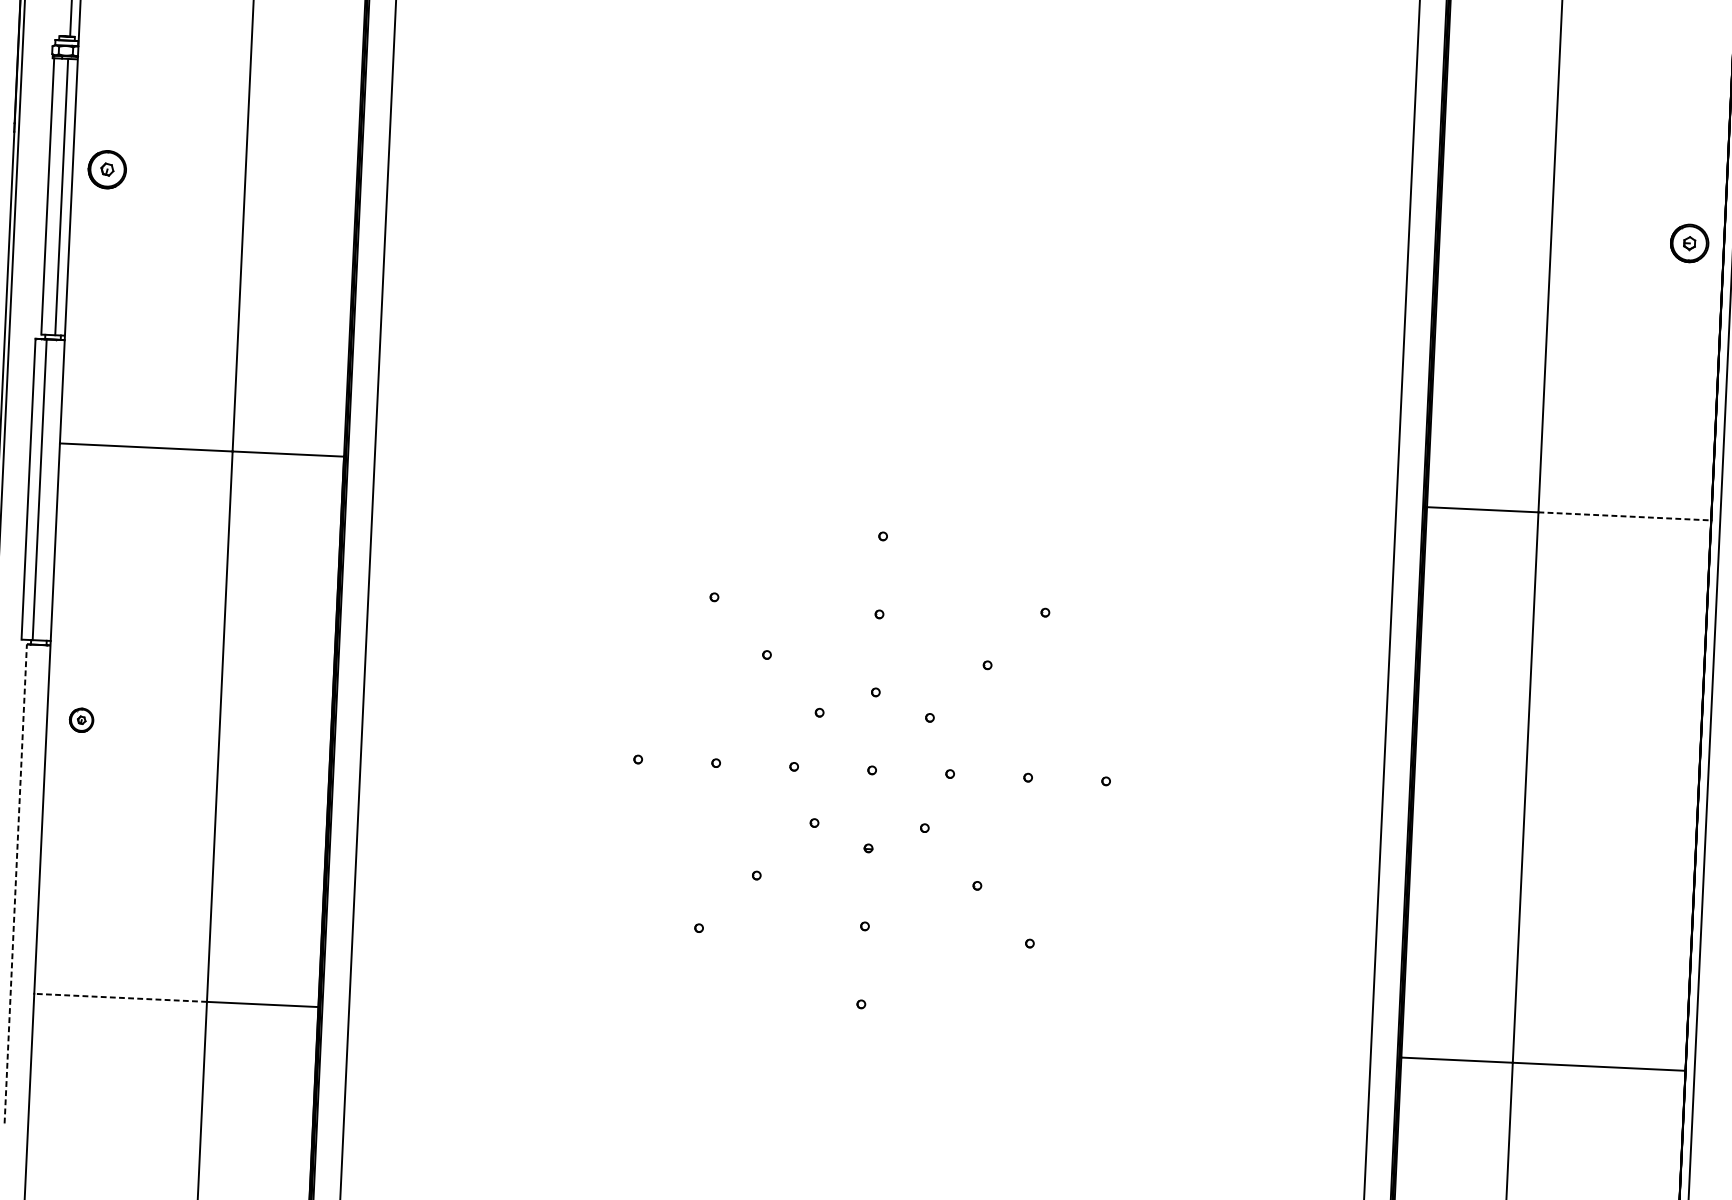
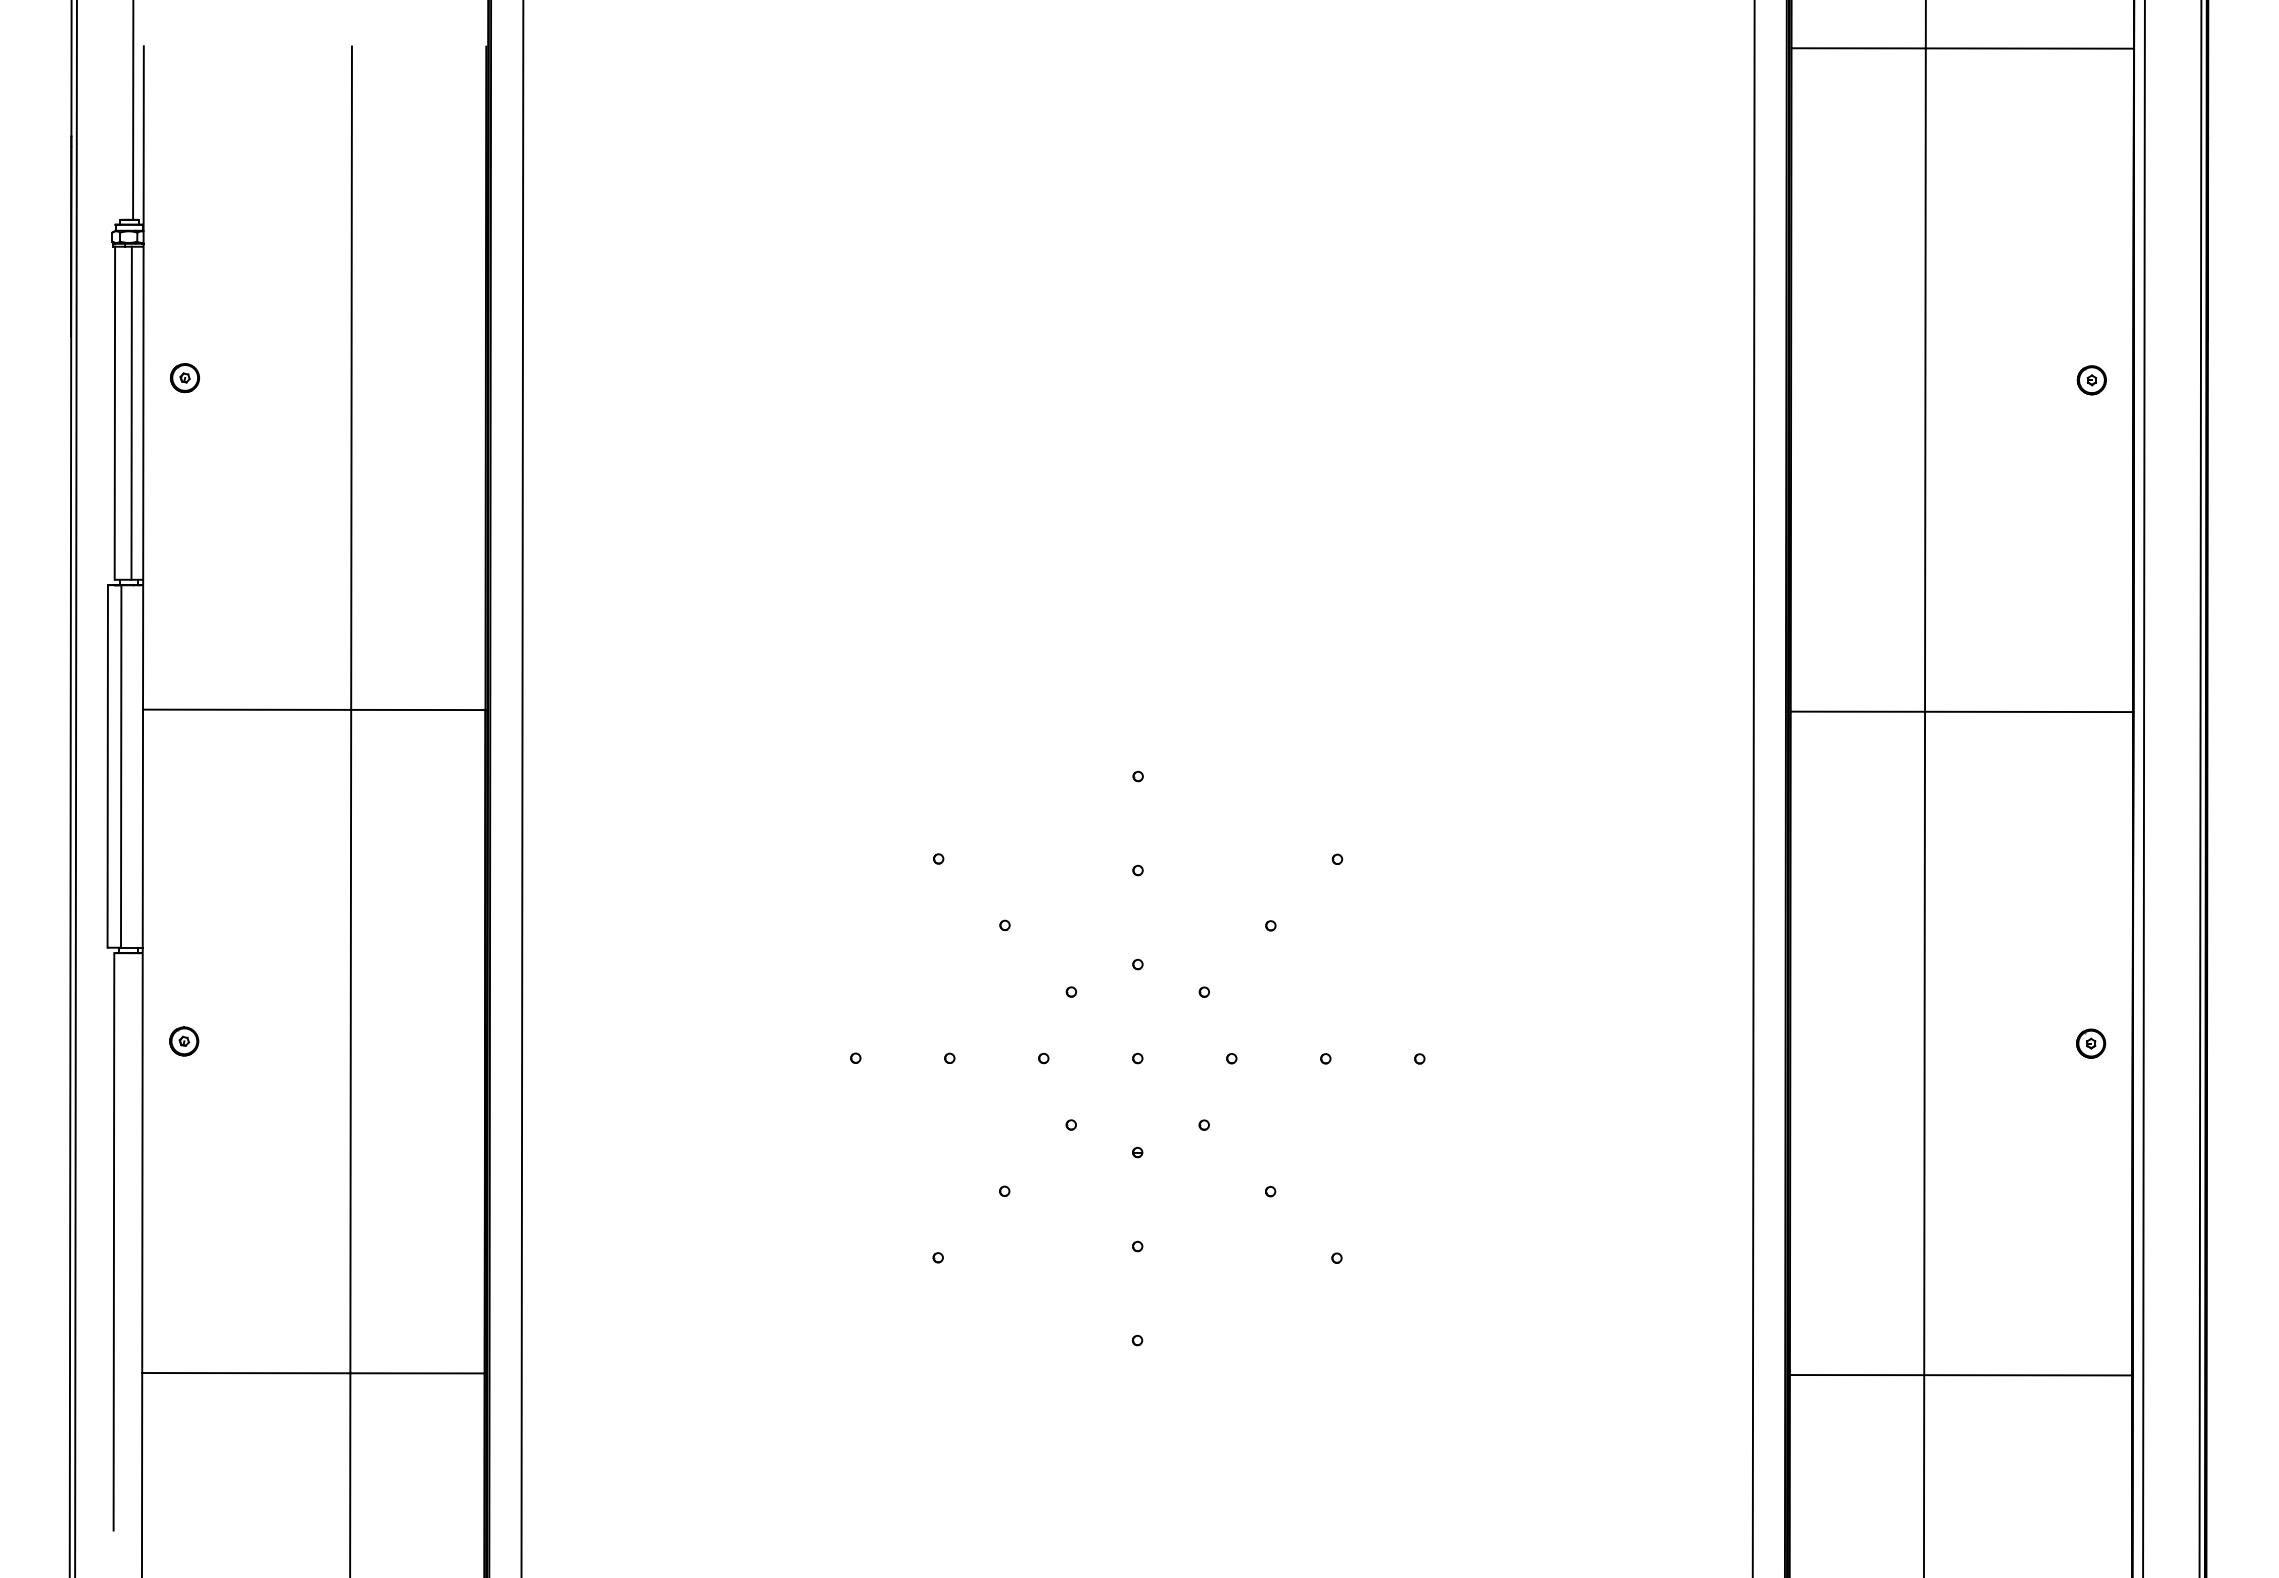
part: (106, 170) -> (184, 378), size x0.62
part: (1689, 243) -> (2091, 380), size x0.62
line: (1625, 516) -> (2029, 711), dashed -> solid
part: (1664, 793) -> (2091, 1043), added
line: (15, 883) -> (113, 1241), dashed -> solid
line: (119, 998) -> (245, 1373), dashed -> solid

